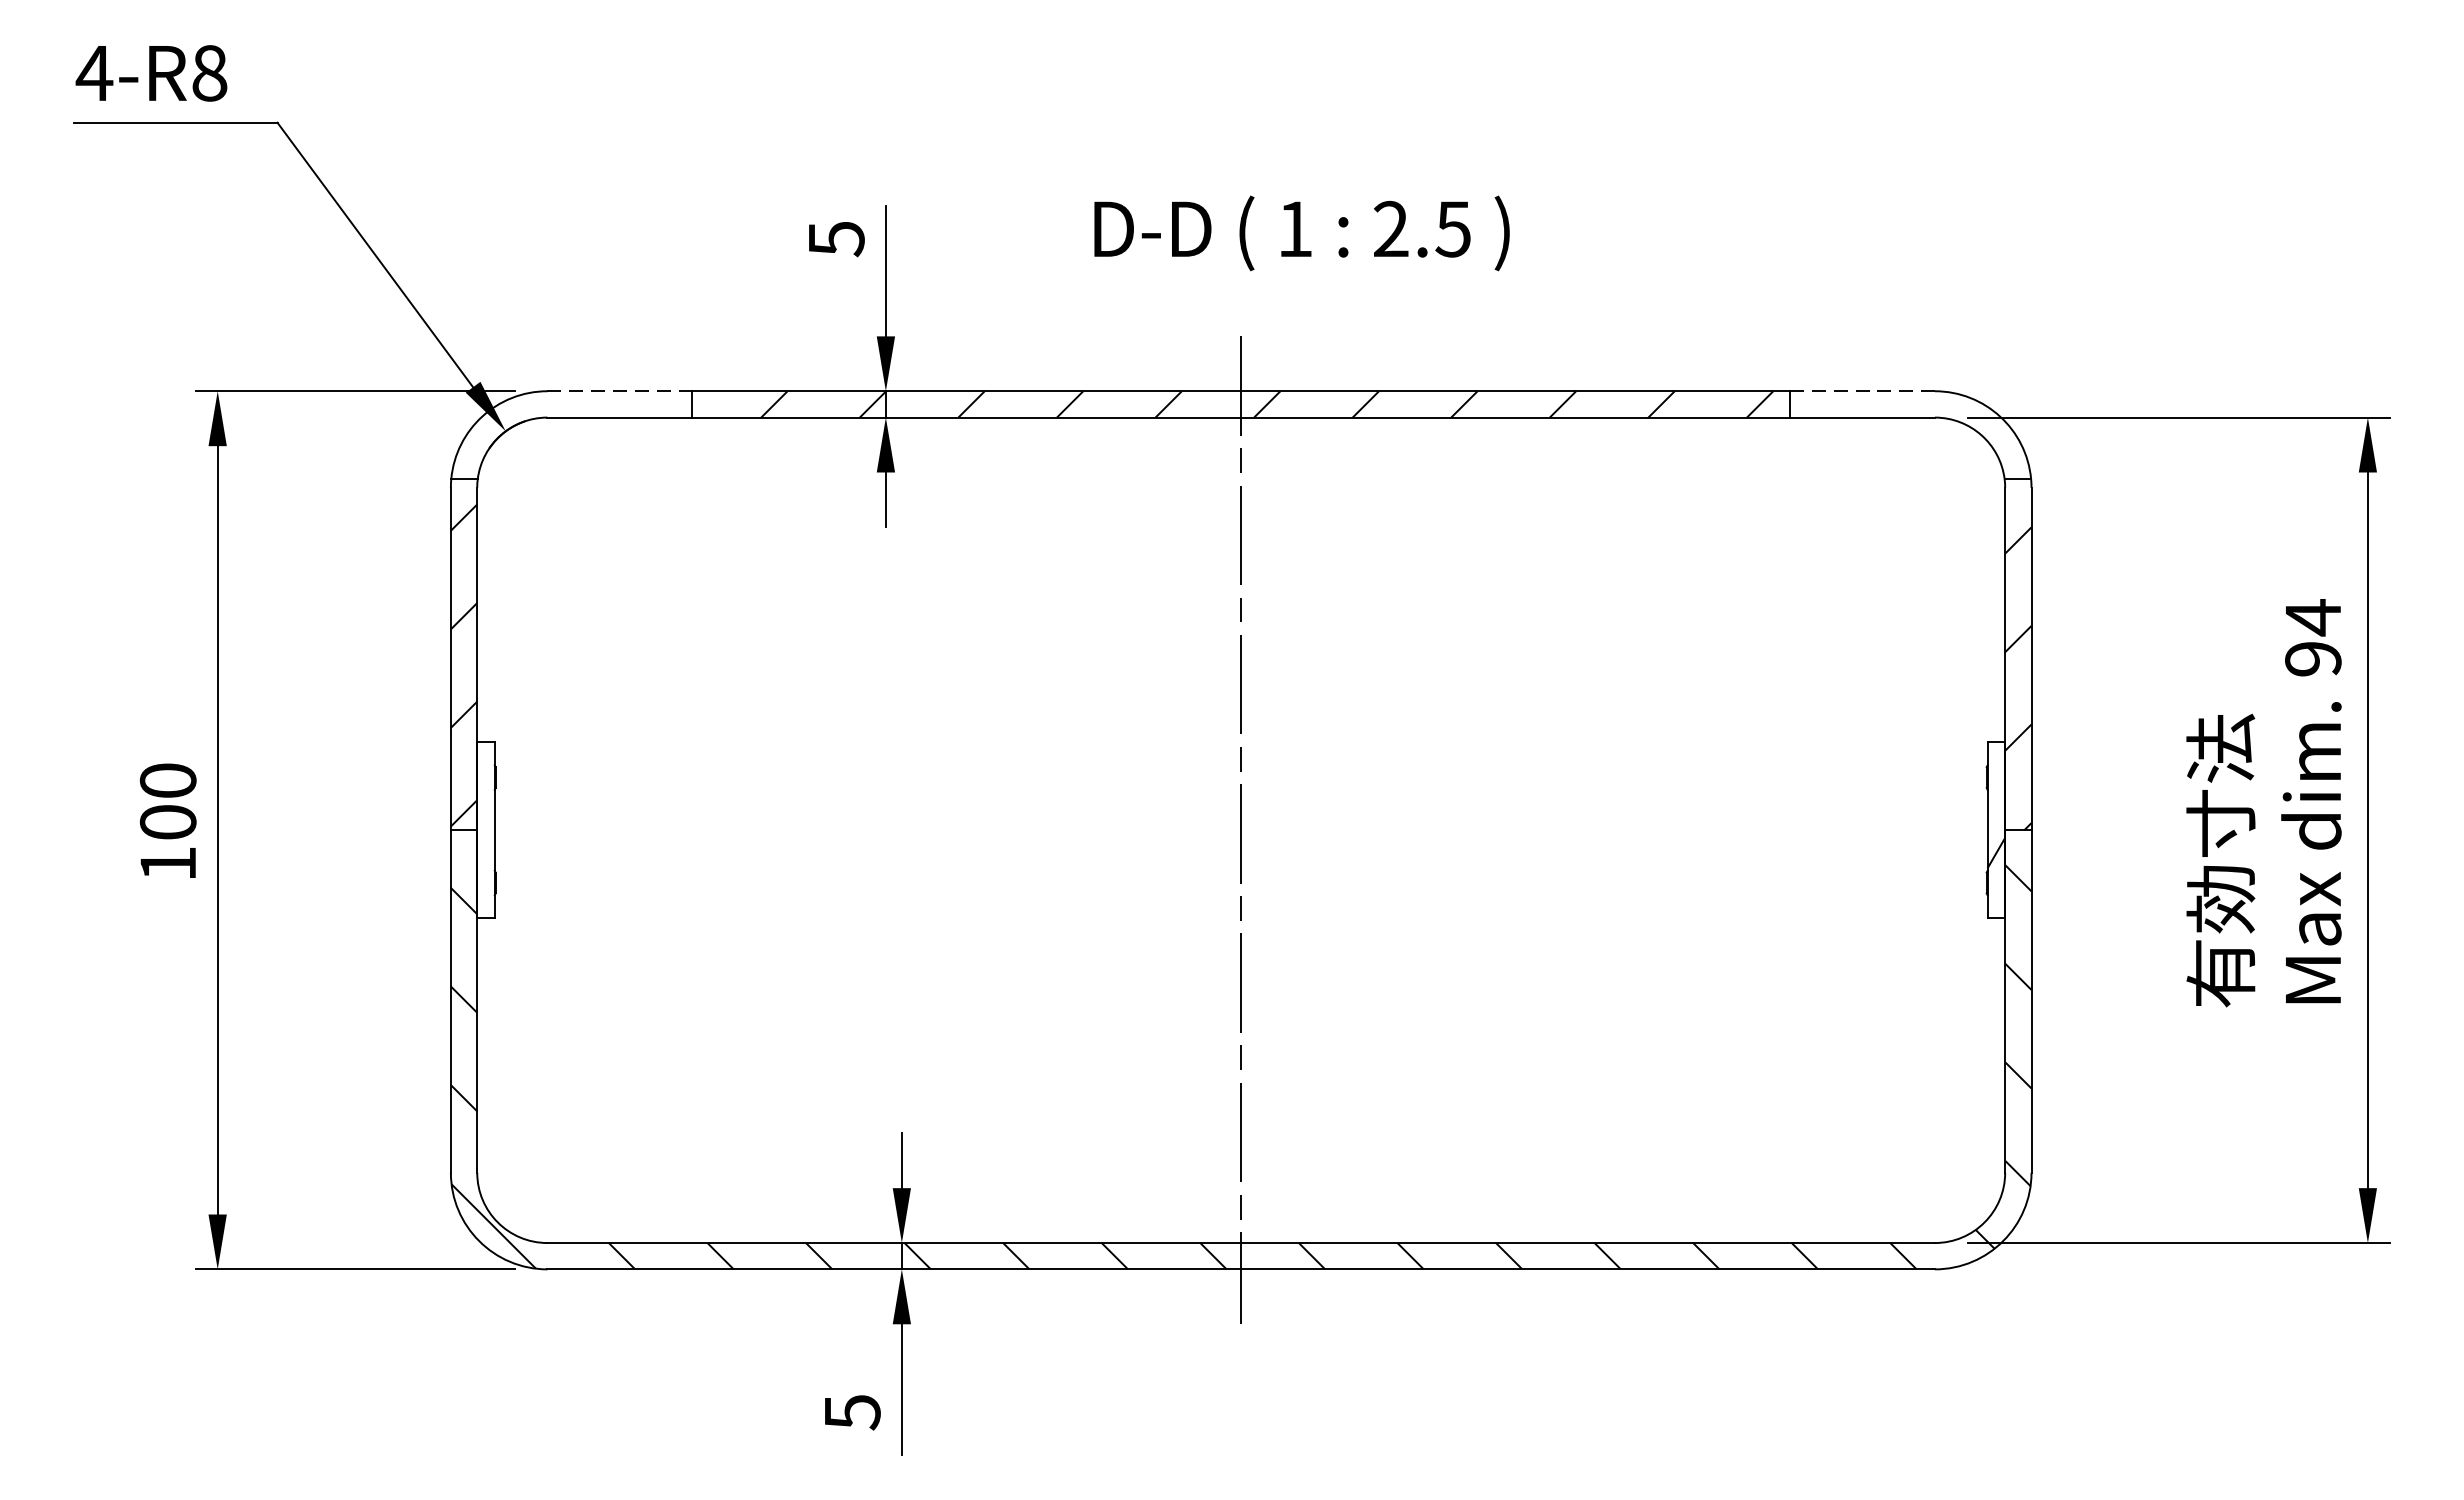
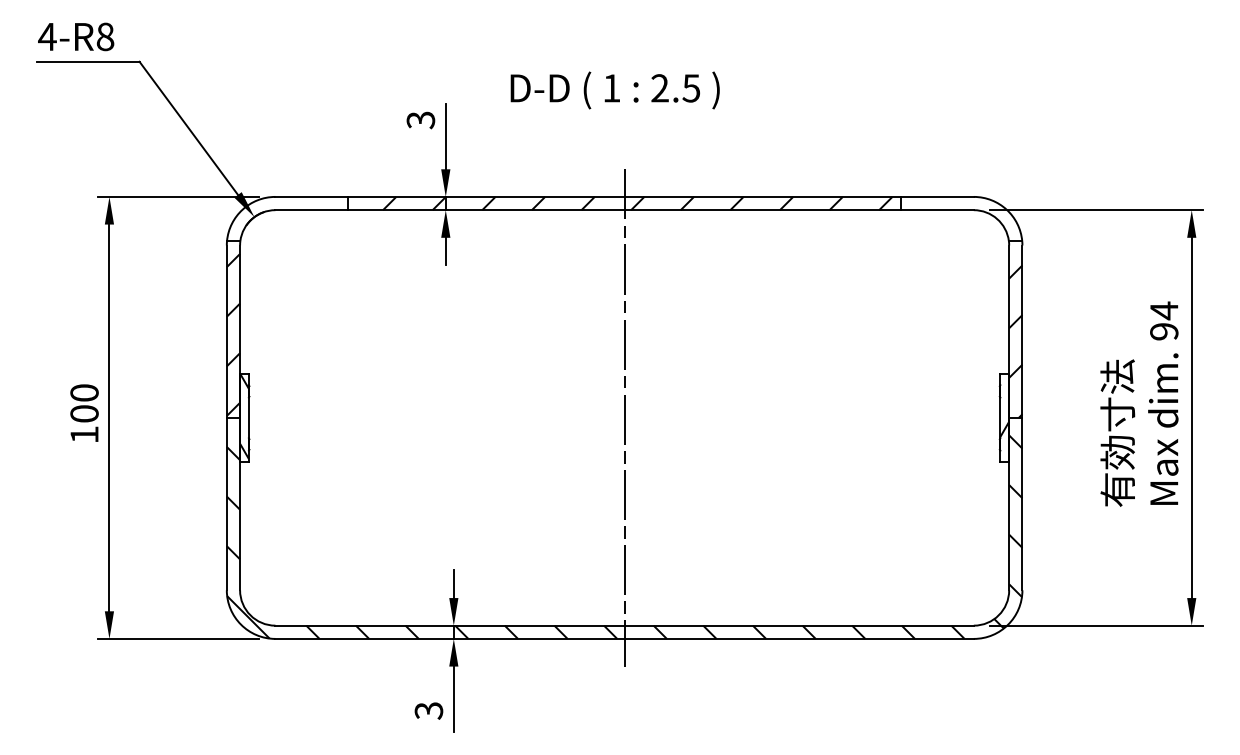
text: (1300, 233) -> (614, 90), moved
text: (835, 237) -> (420, 119), 5 -> 3
line: (621, 390) -> (312, 196), dashed -> solid
line: (1862, 390) -> (937, 196), dashed -> solid
hatch: (485, 827) -> (244, 416), added
text: (851, 1411) -> (428, 710), 5 -> 3

